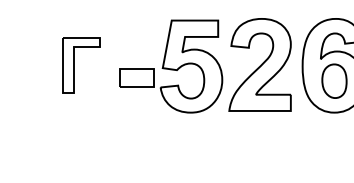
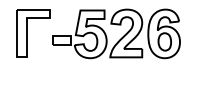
part: (81, 64) -> (33, 33), size x1.67

